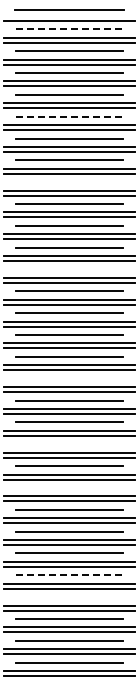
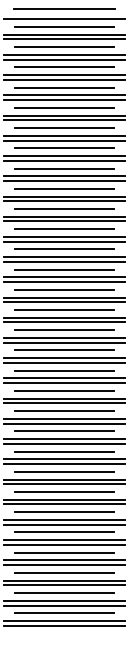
line: (69, 29) -> (64, 27), dashed -> solid
line: (69, 116) -> (64, 107), dashed -> solid
line: (69, 182) -> (64, 168), added
line: (69, 269) -> (64, 249), added
line: (69, 378) -> (64, 350), added
line: (69, 444) -> (64, 411), added
line: (69, 487) -> (64, 451), added
line: (69, 575) -> (64, 532), dashed -> solid
line: (69, 597) -> (64, 552), added

